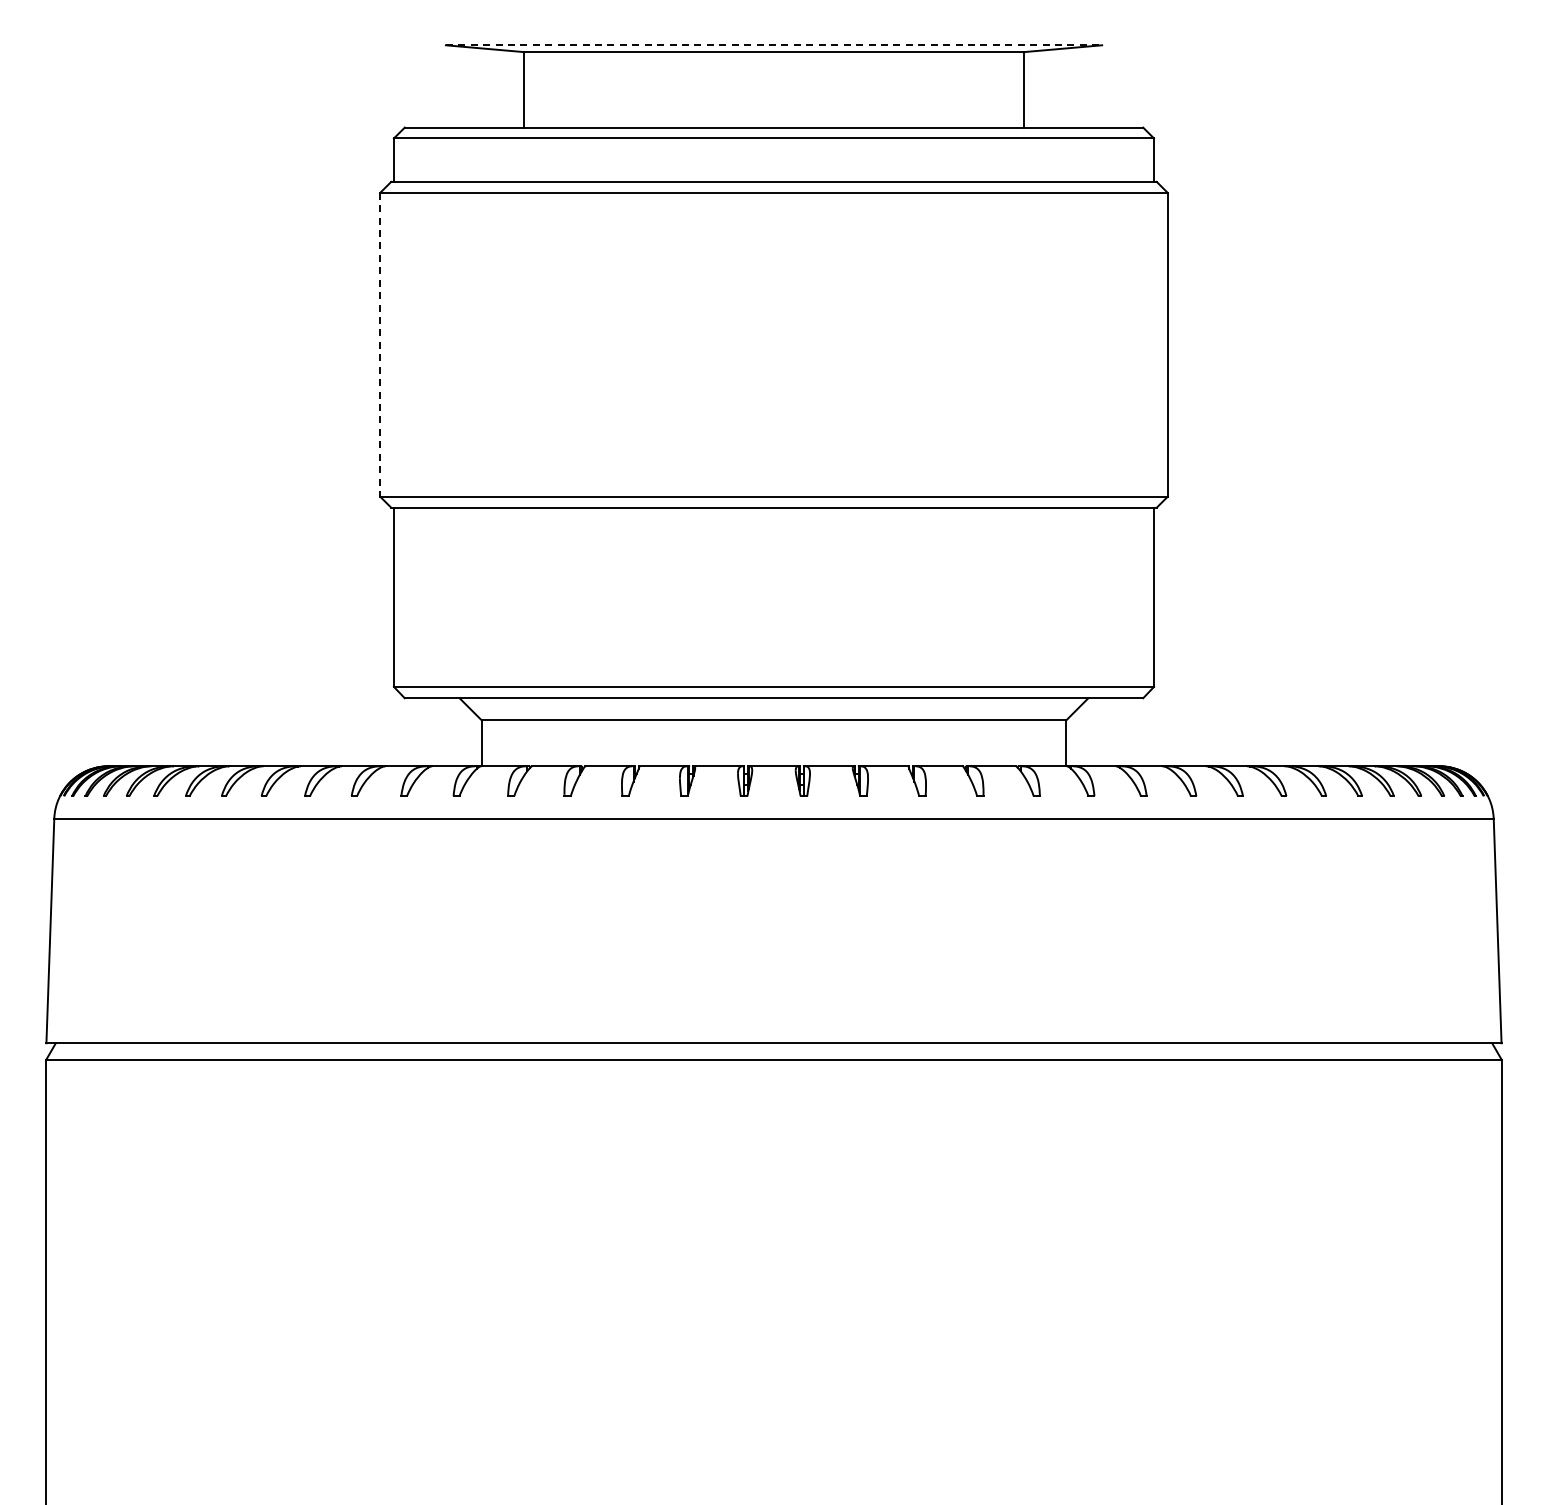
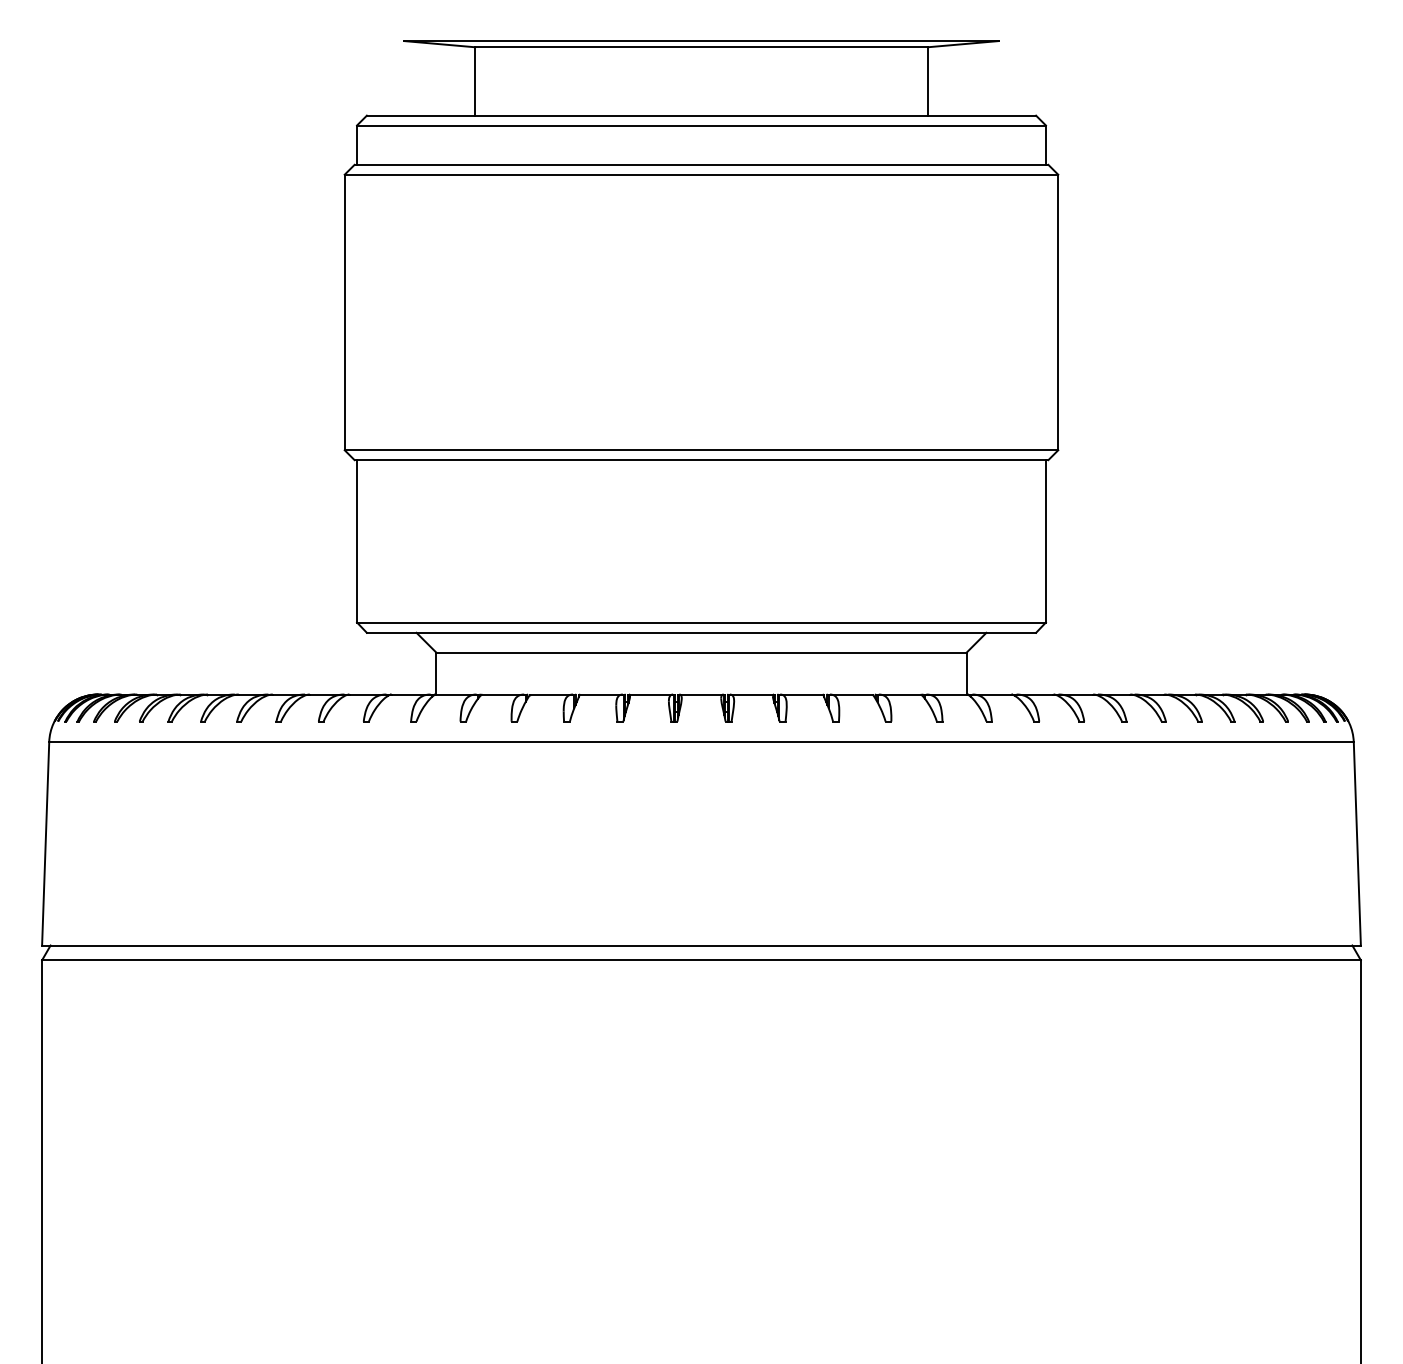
line: (774, 45) -> (701, 41), dashed -> solid
line: (380, 345) -> (344, 313), dashed -> solid

